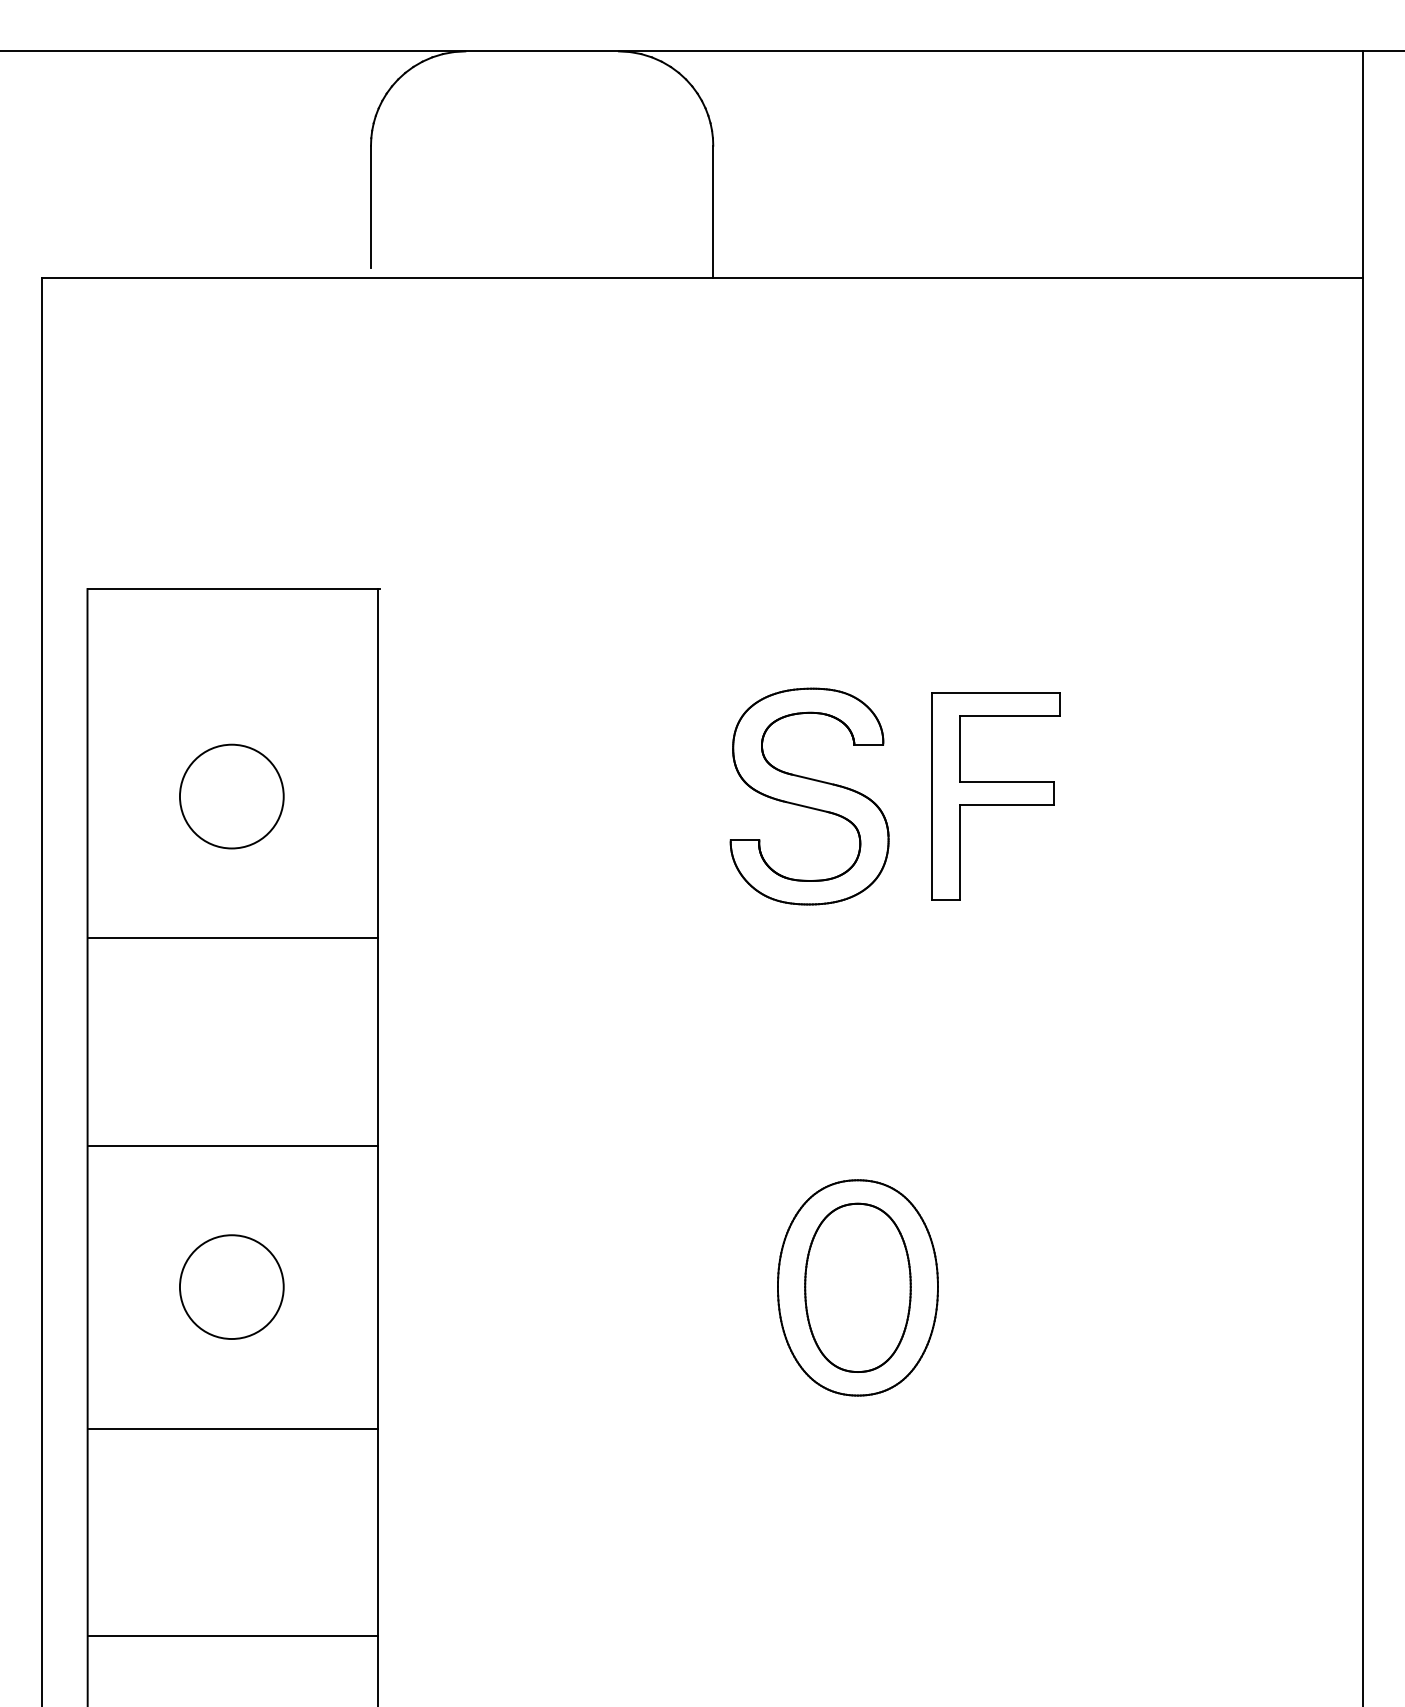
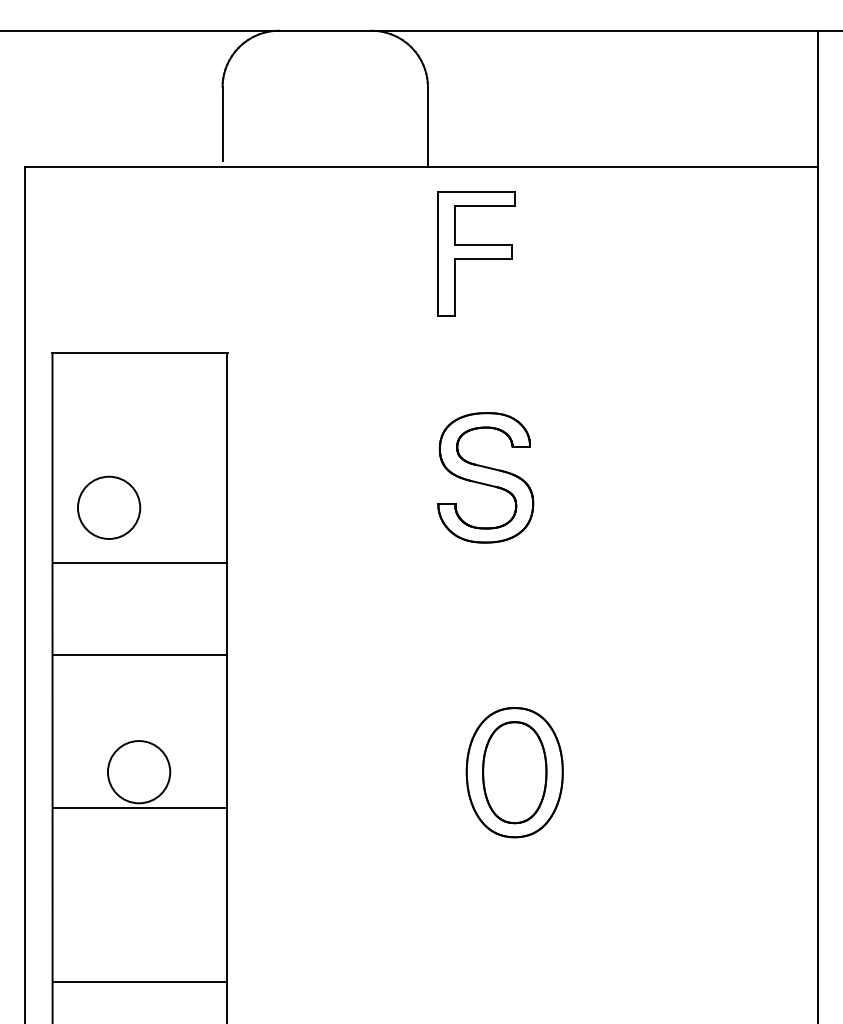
circle: (232, 796) -> (109, 507), moved
part: (995, 796) -> (476, 253), moved
line: (232, 1145) -> (139, 655), moved
line: (232, 1429) -> (139, 808), moved

